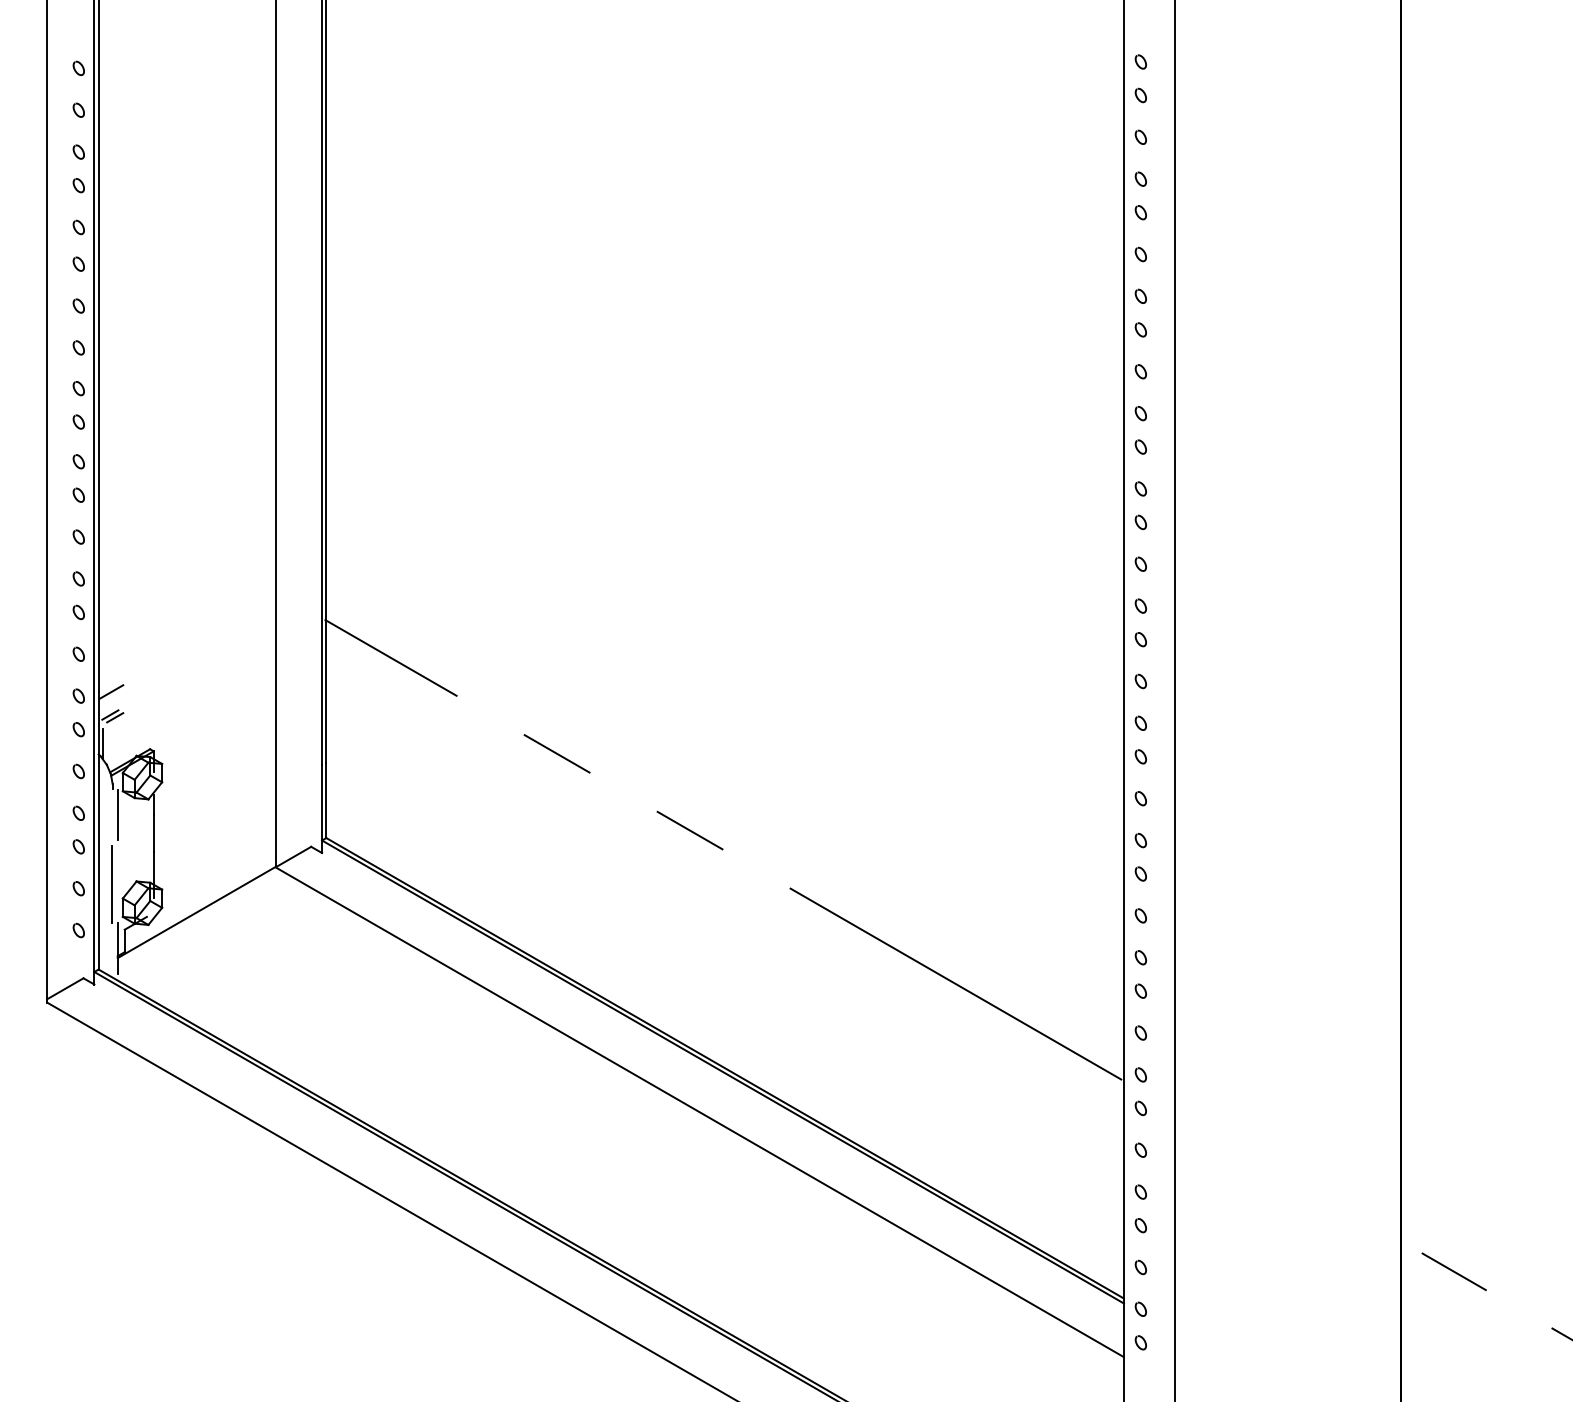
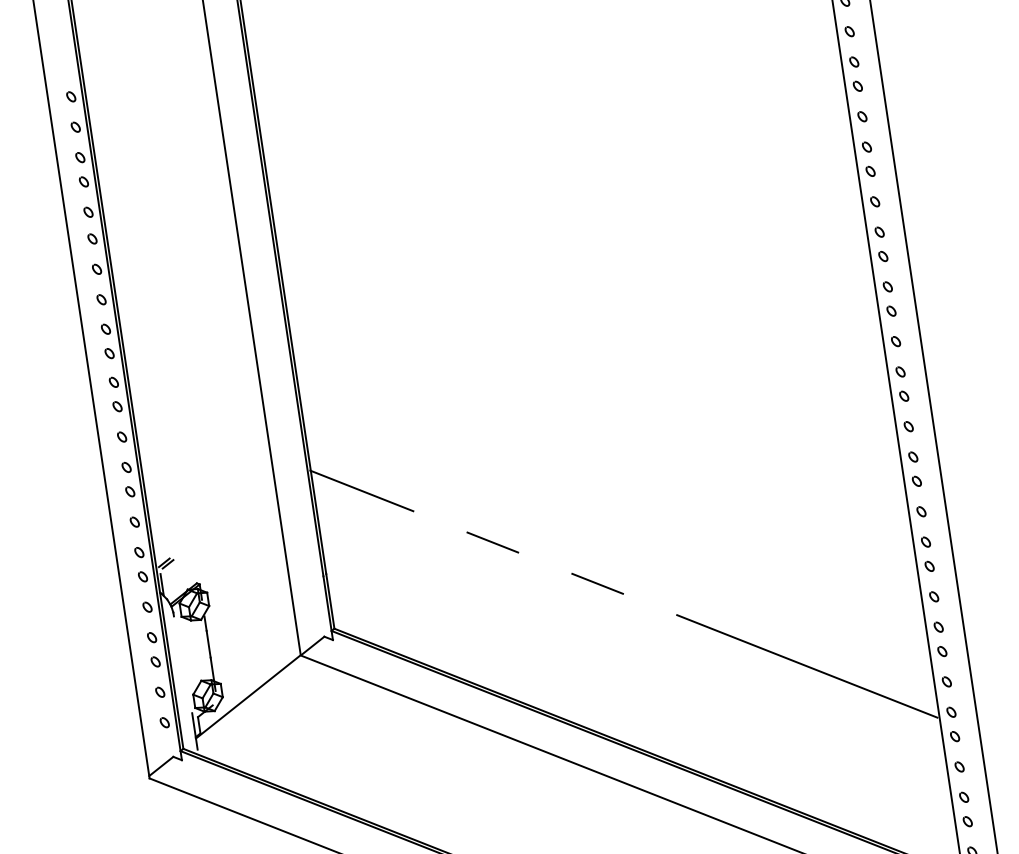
line: (111, 692) -> (162, 546), removed
line: (117, 814) -> (180, 634), removed
line: (112, 884) -> (184, 685), removed

